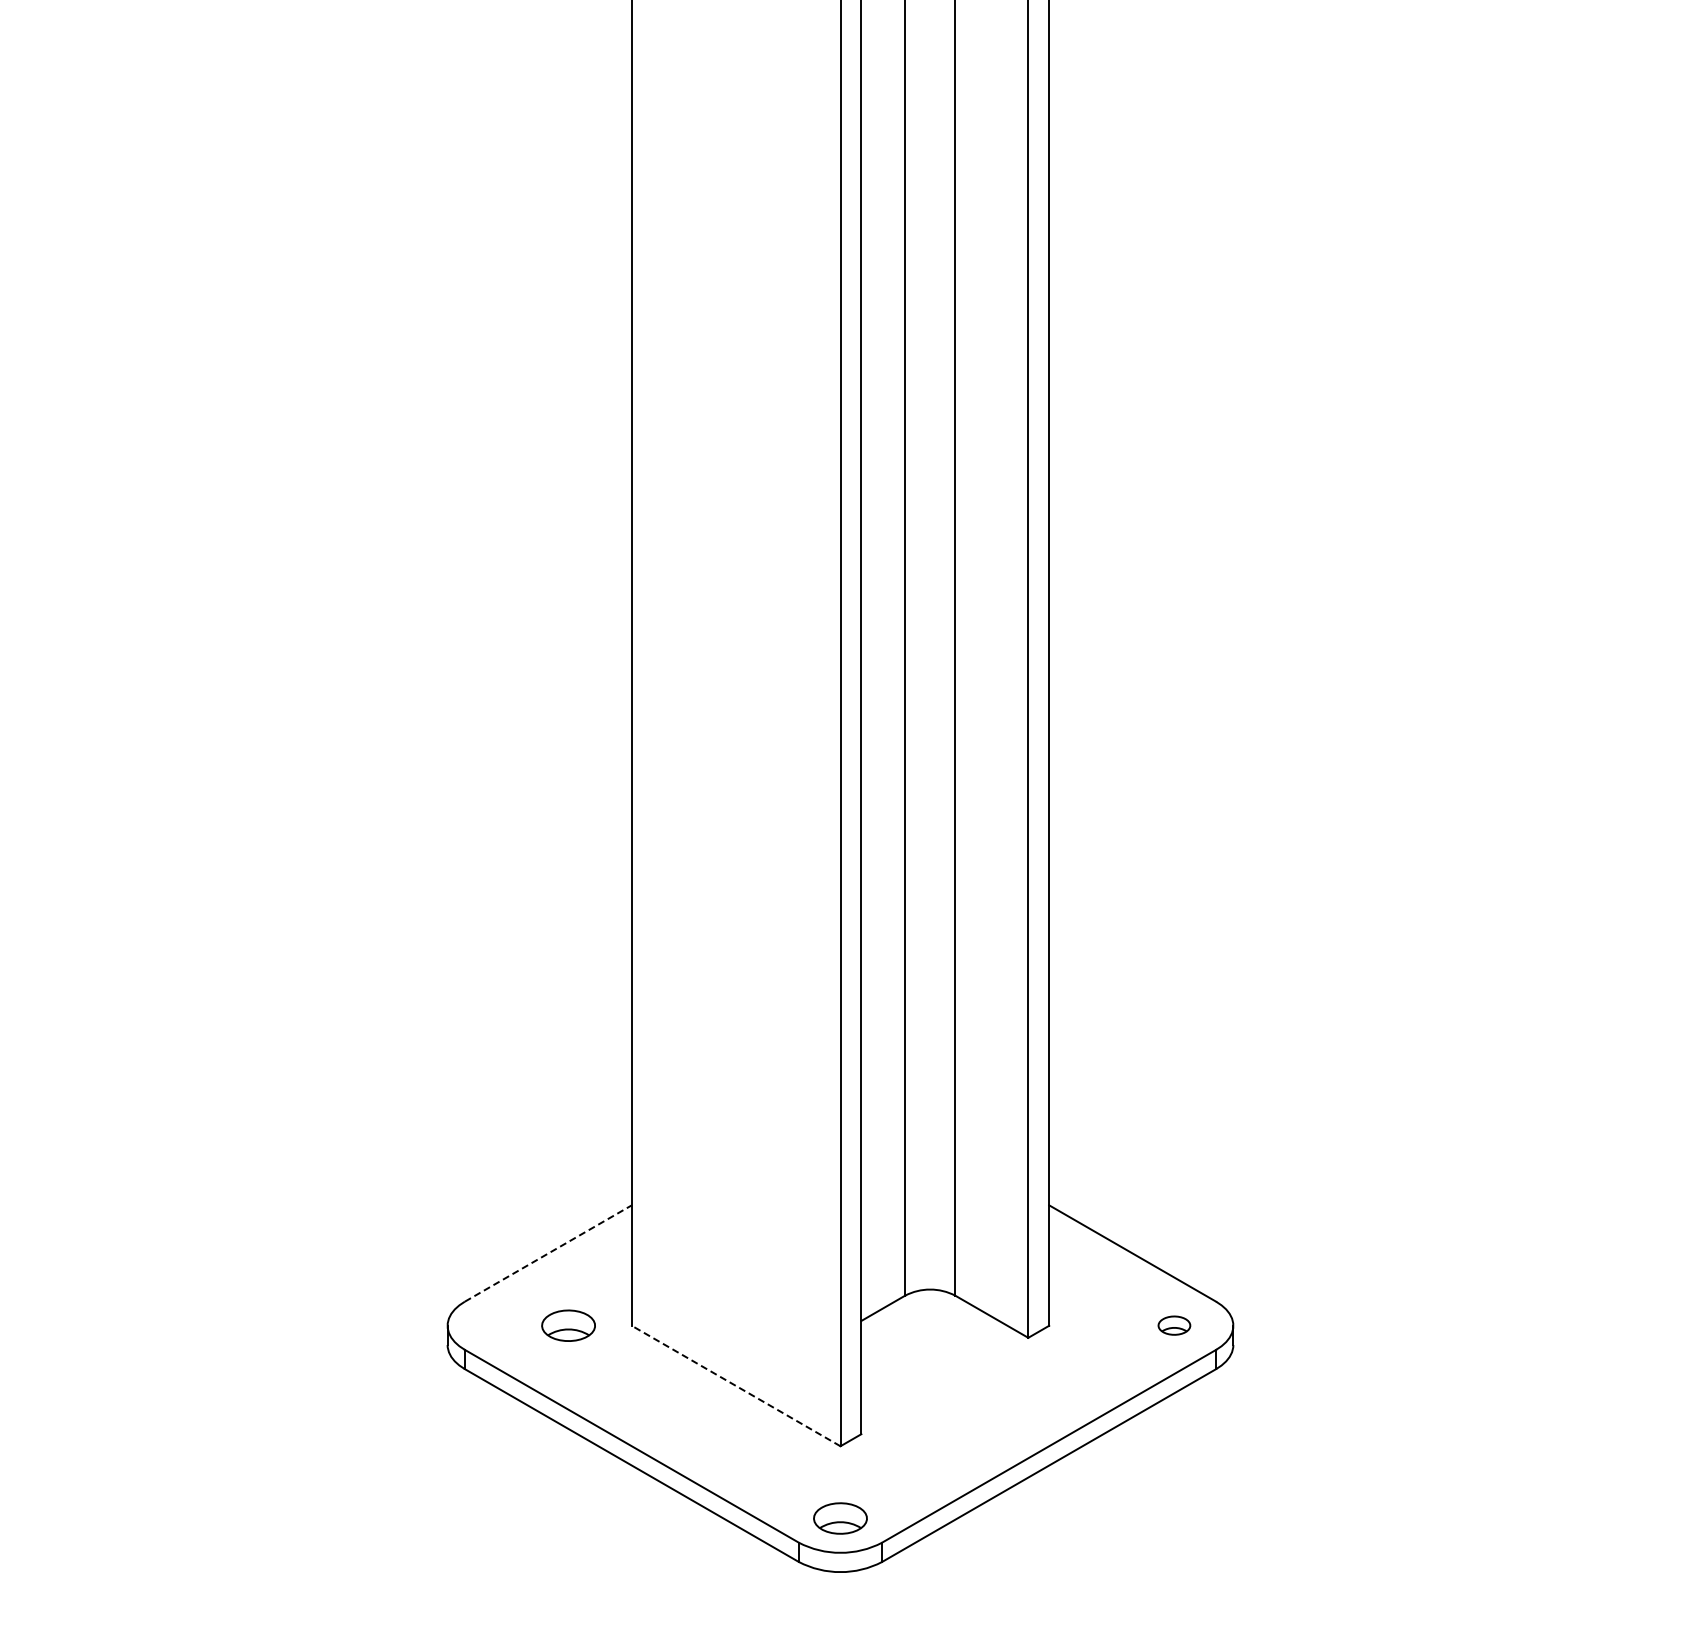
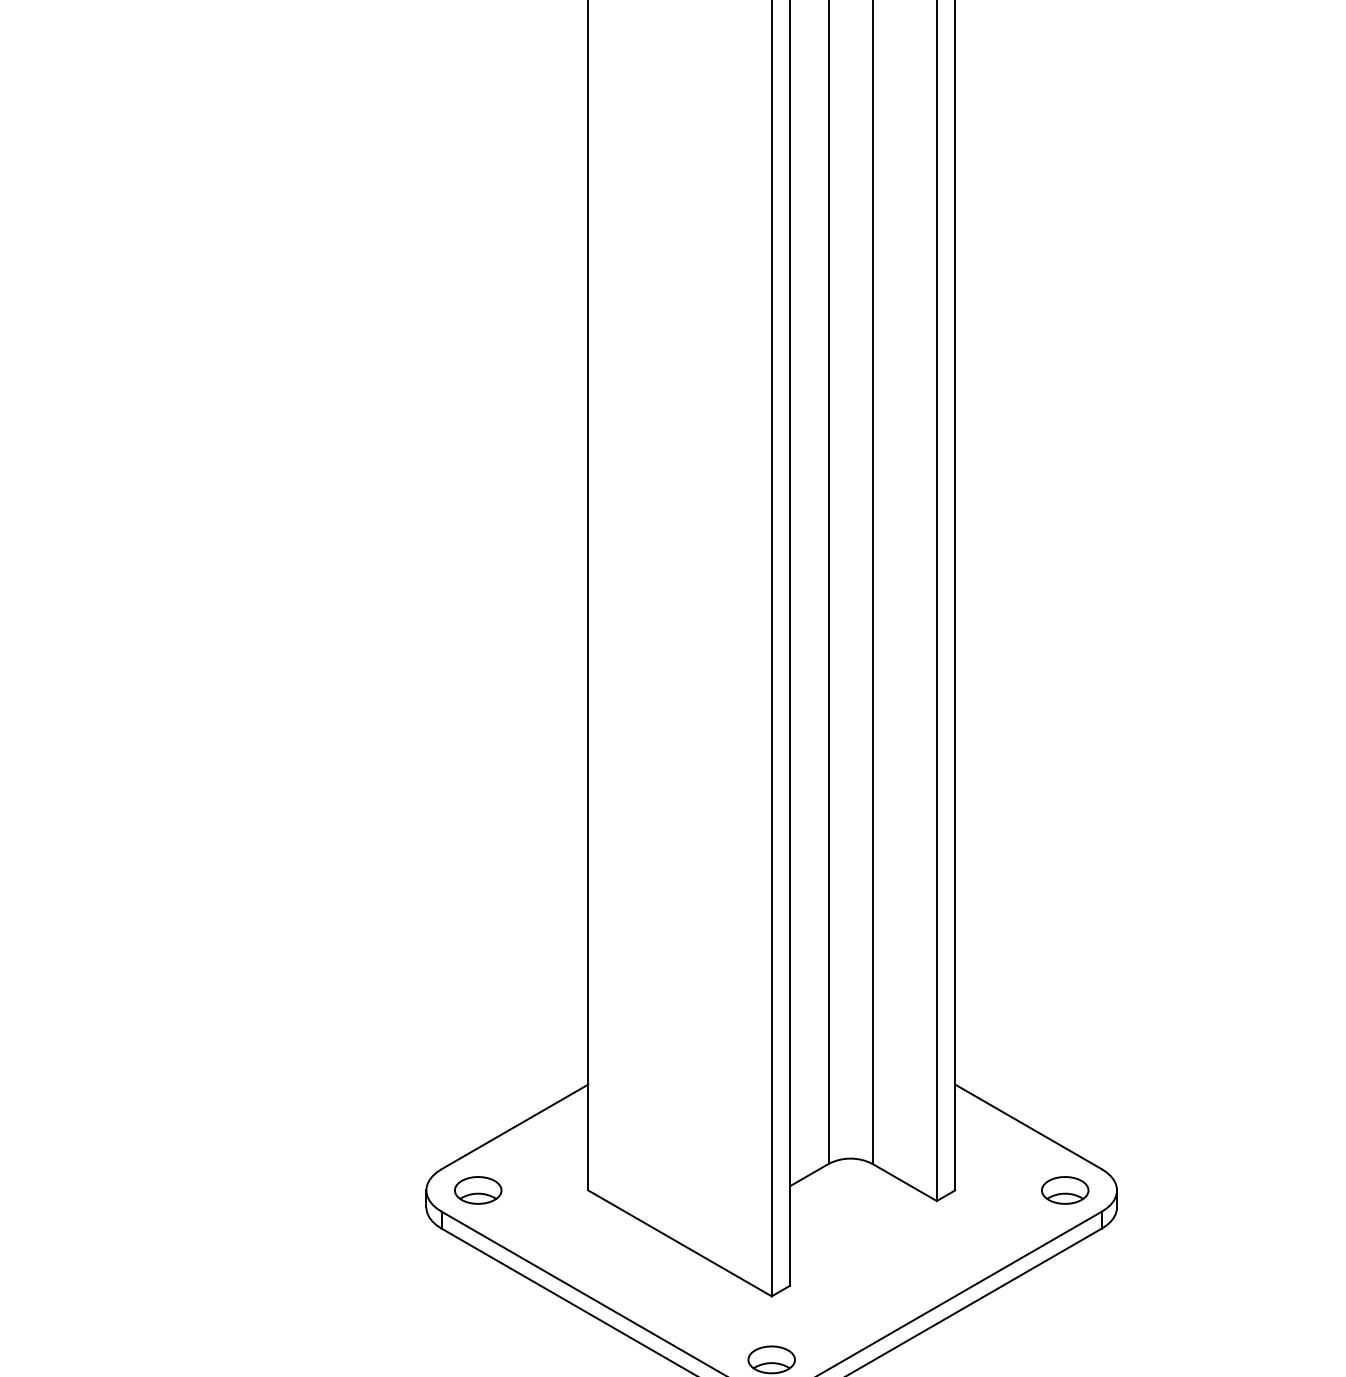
line: (548, 1253) -> (515, 1126), dashed -> solid
part: (568, 1325) -> (478, 1190), moved
part: (1174, 1325) -> (1065, 1190), size x1.67
line: (735, 1385) -> (679, 1242), dashed -> solid

